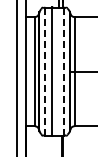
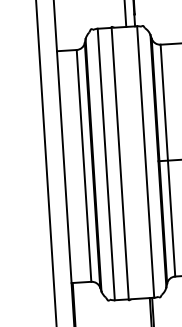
line: (45, 71) -> (106, 164), dashed -> solid
line: (64, 71) -> (146, 161), dashed -> solid

